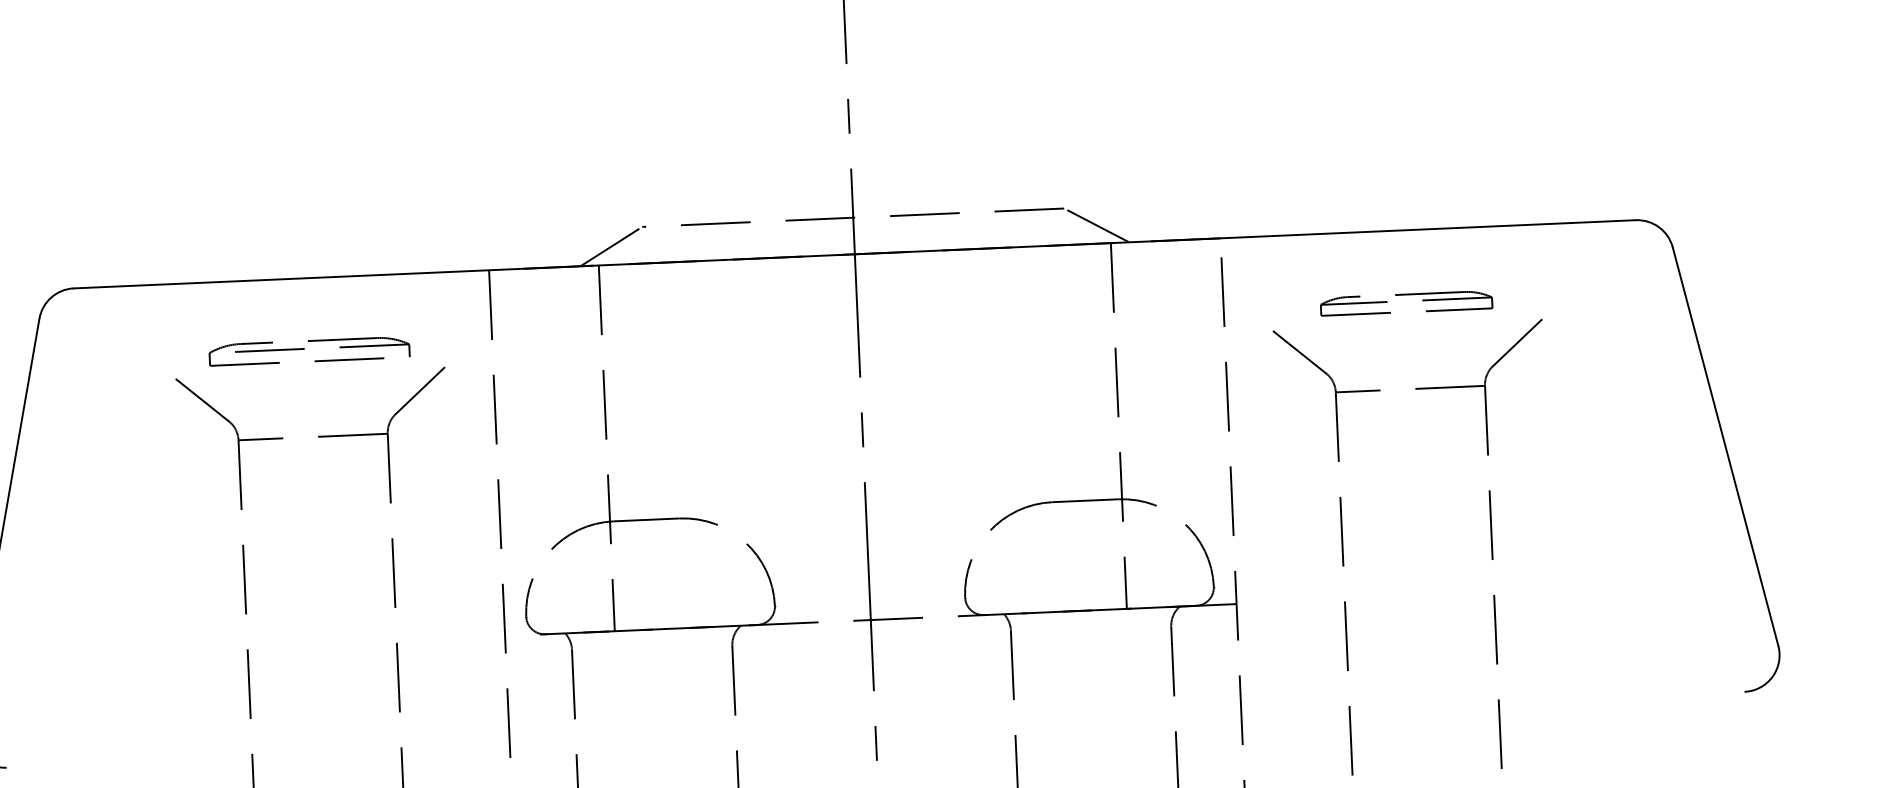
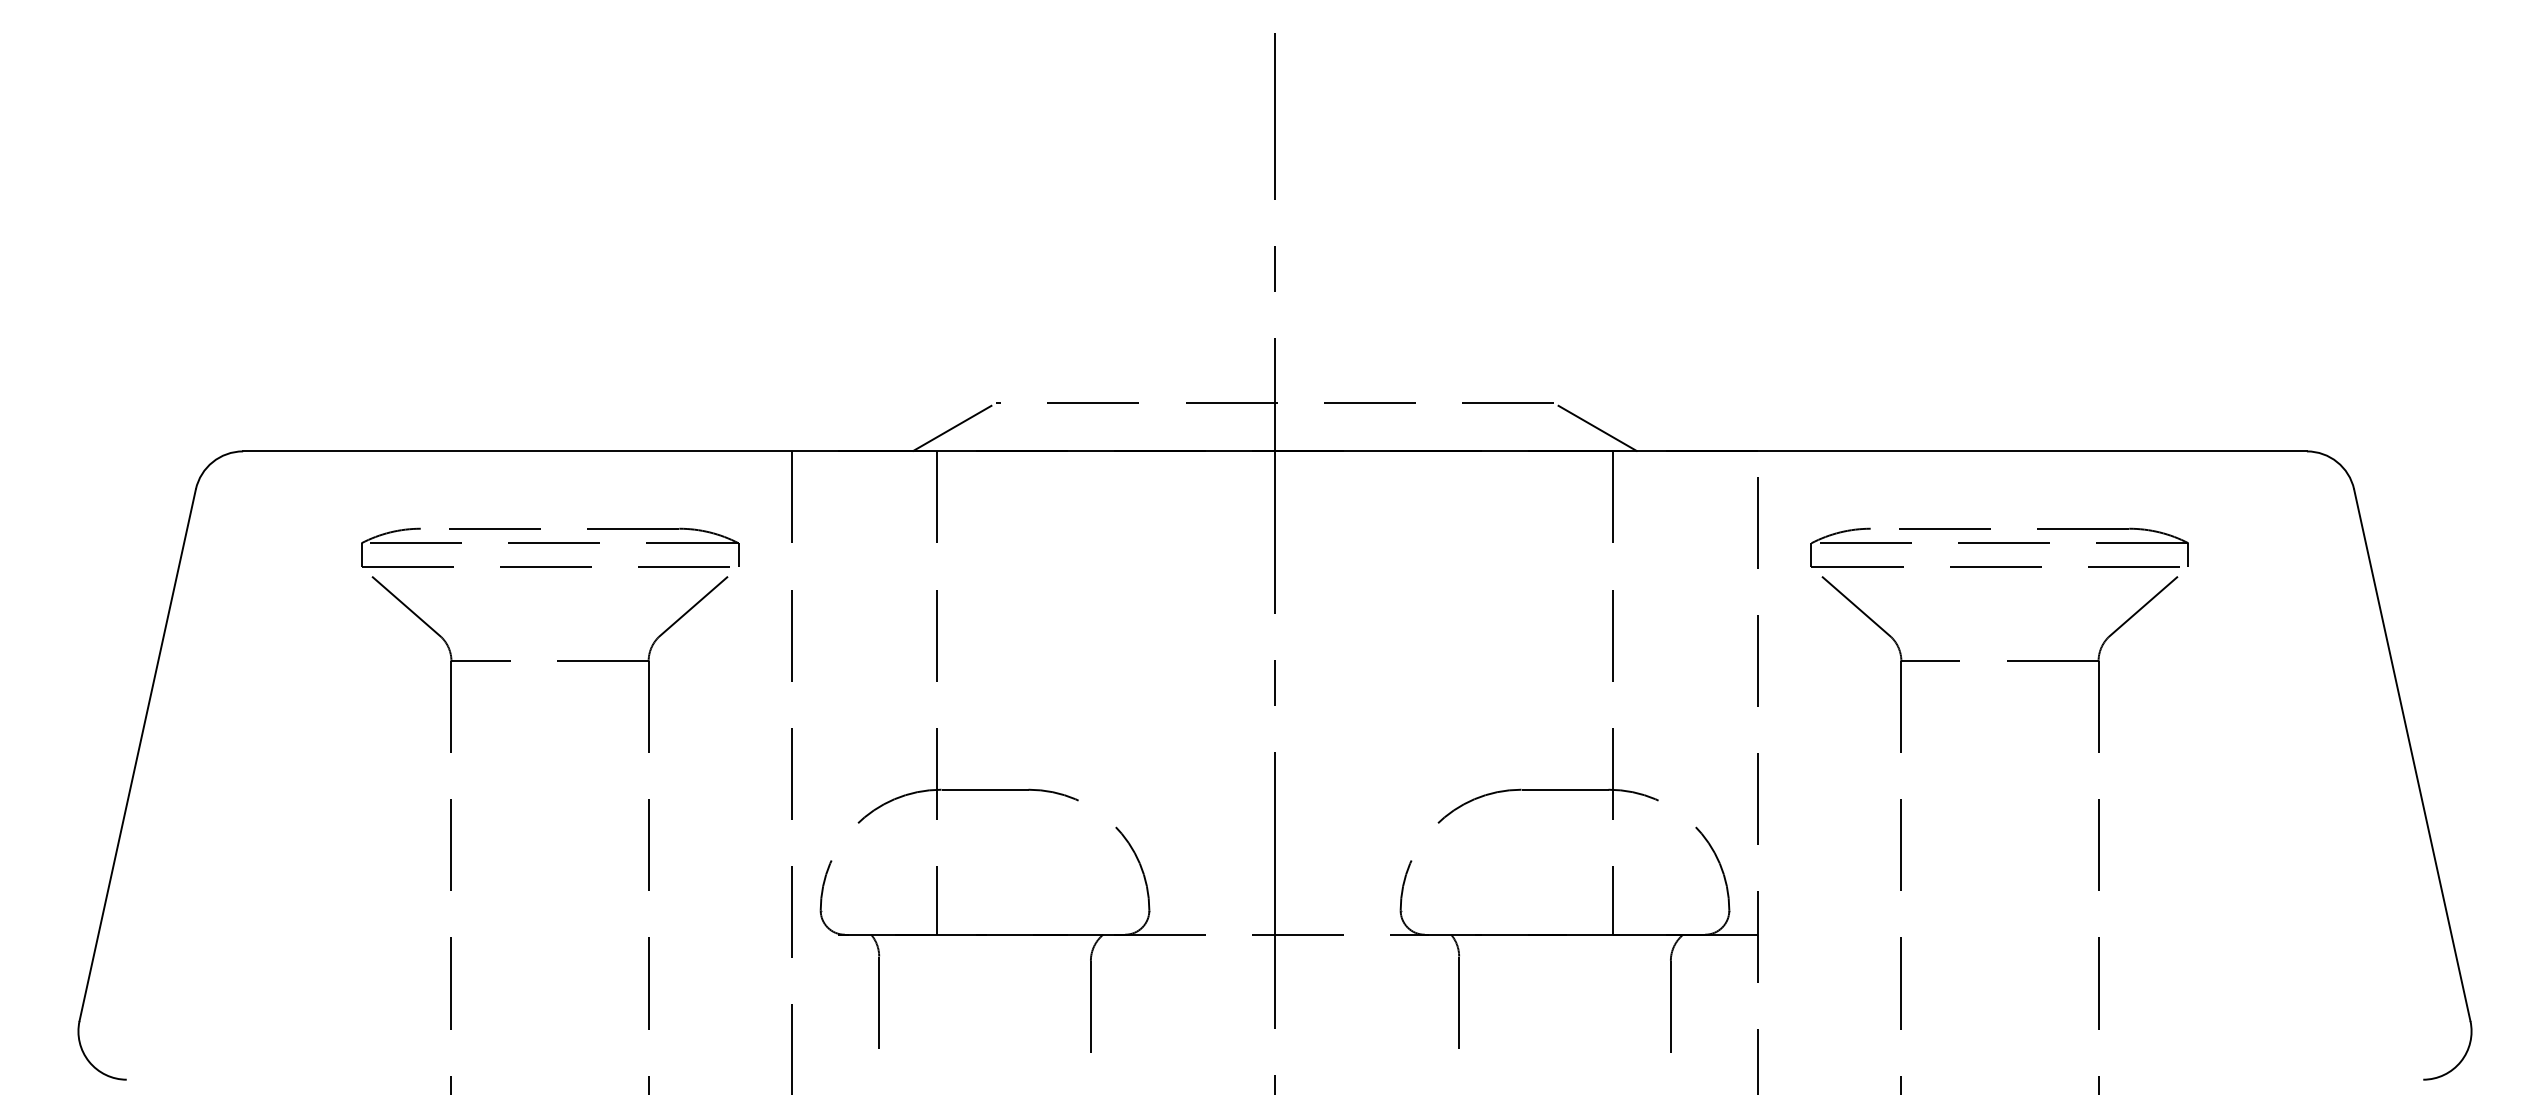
part: (1406, 303) -> (1999, 547), size x1.67
part: (309, 350) -> (550, 547), size x1.43

